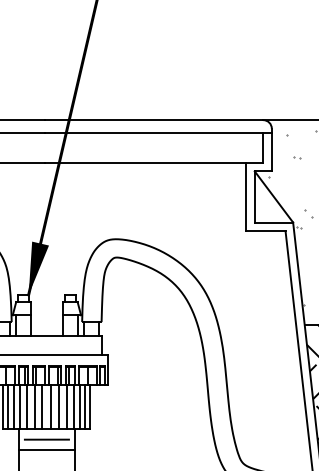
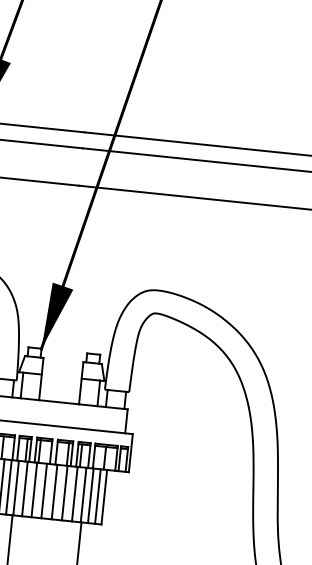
line: (46, 439) -> (45, 531), removed
line: (46, 449) -> (43, 544), removed

